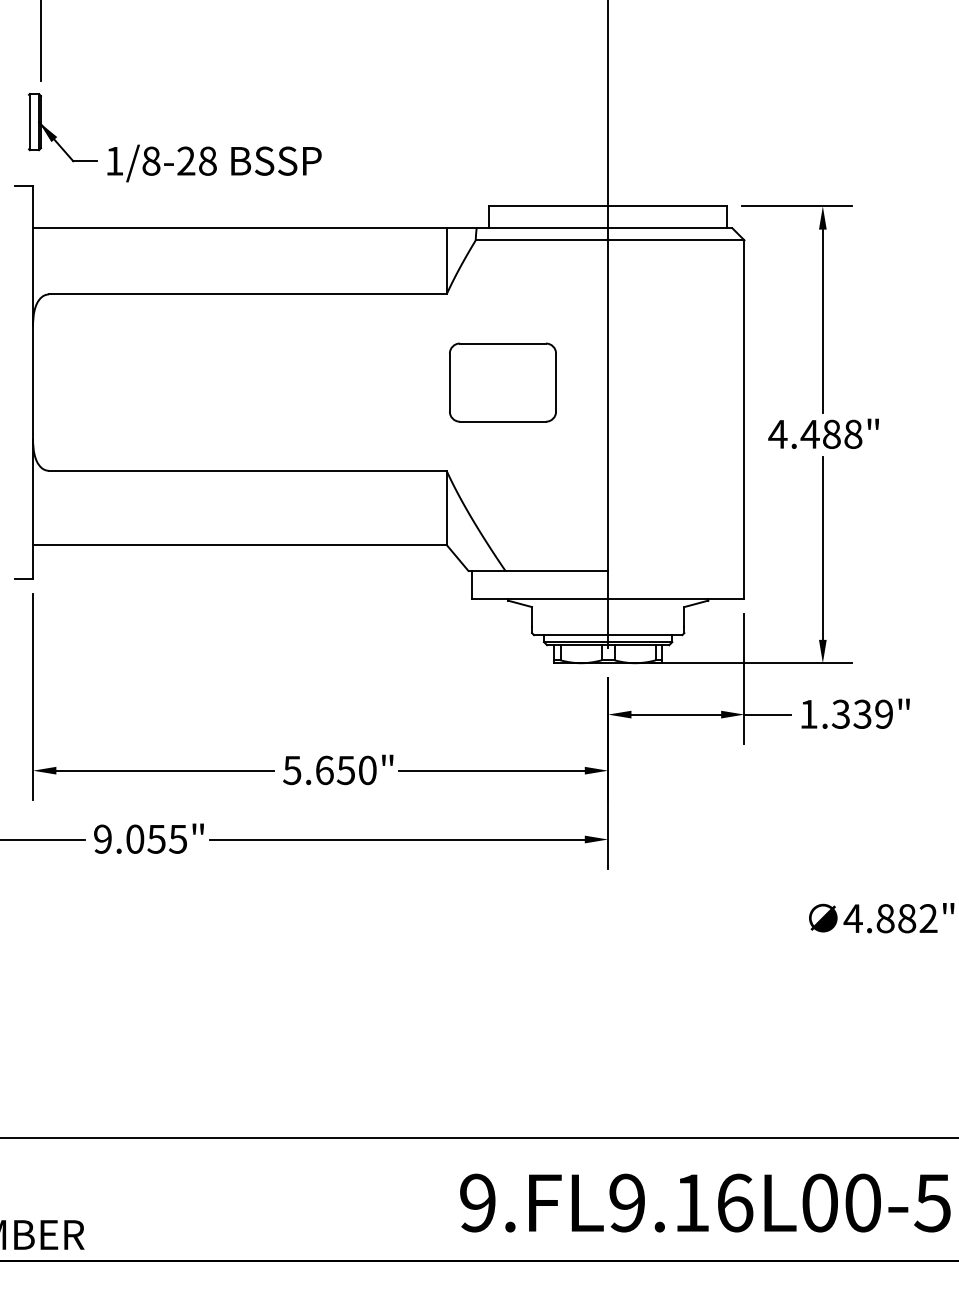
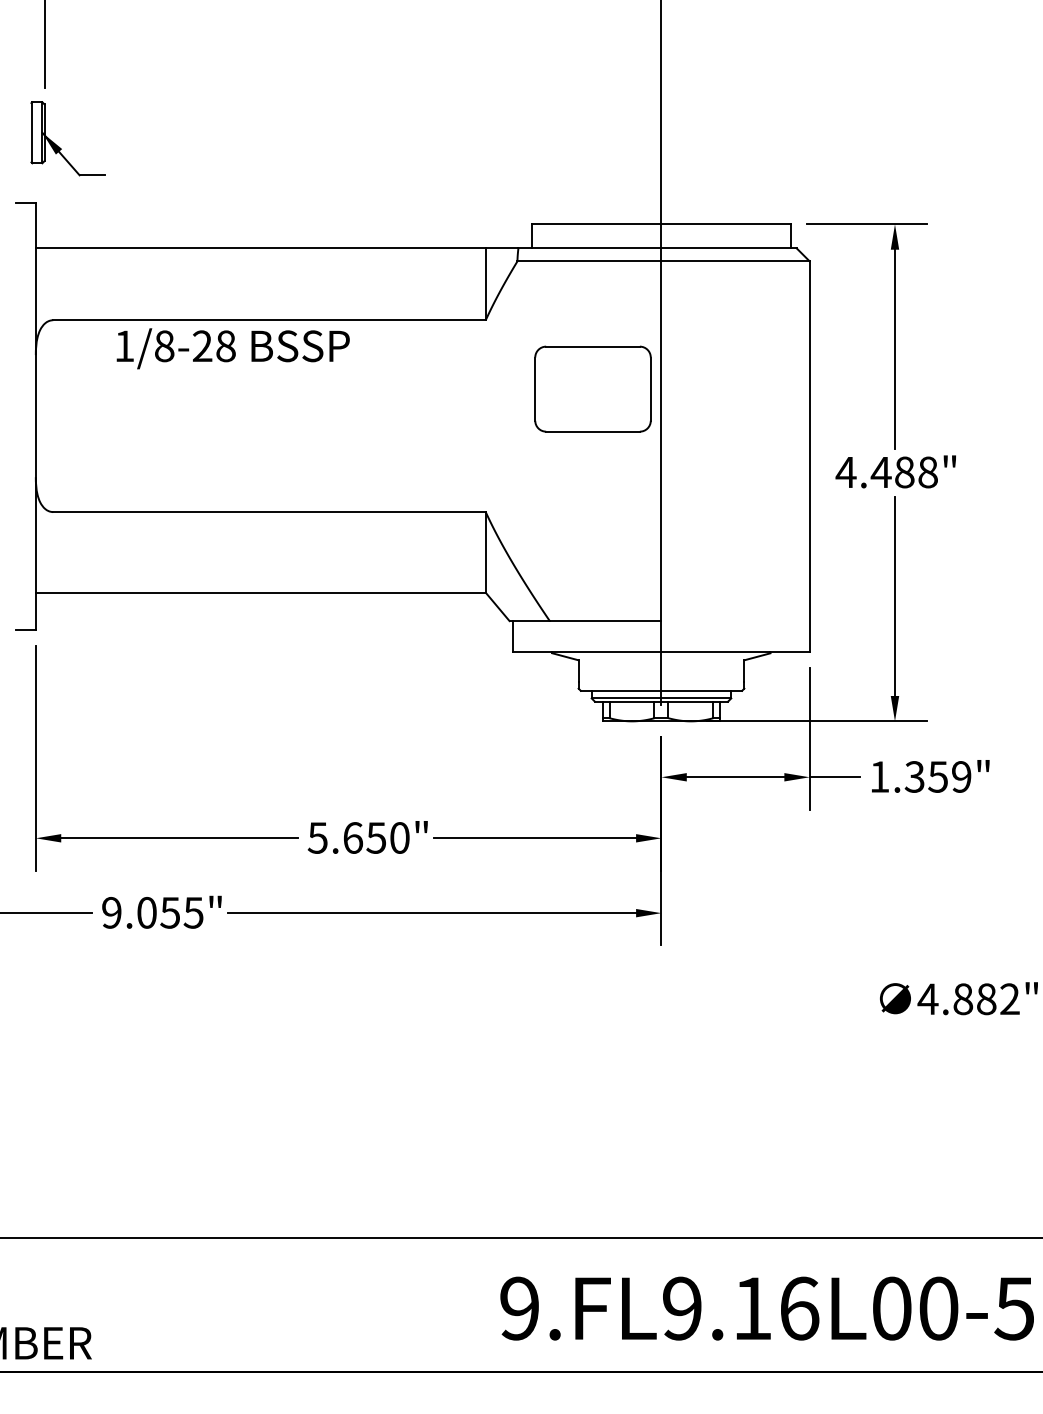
text: (213, 163) -> (232, 348), moved
part: (502, 382) -> (592, 388), moved
text: (861, 713) -> (937, 776), 1.339" -> 1.359"

